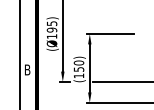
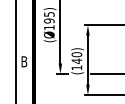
text: (78, 69) -> (76, 61), (150) -> (140)

